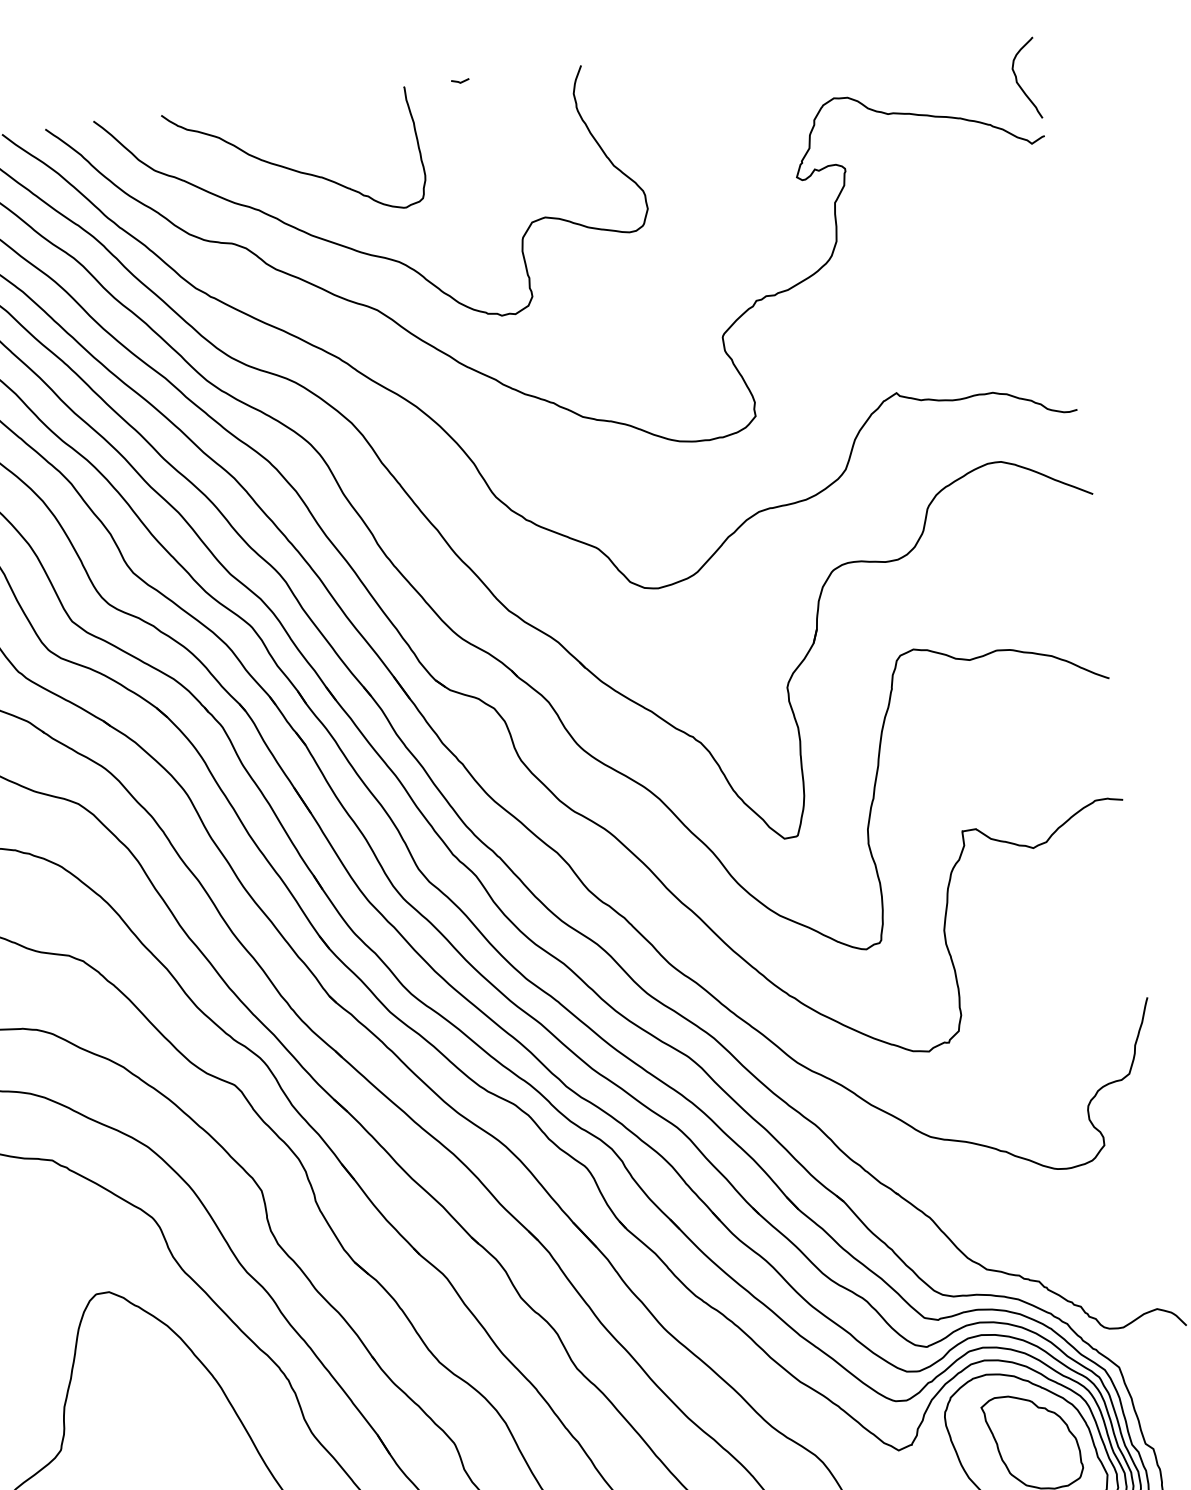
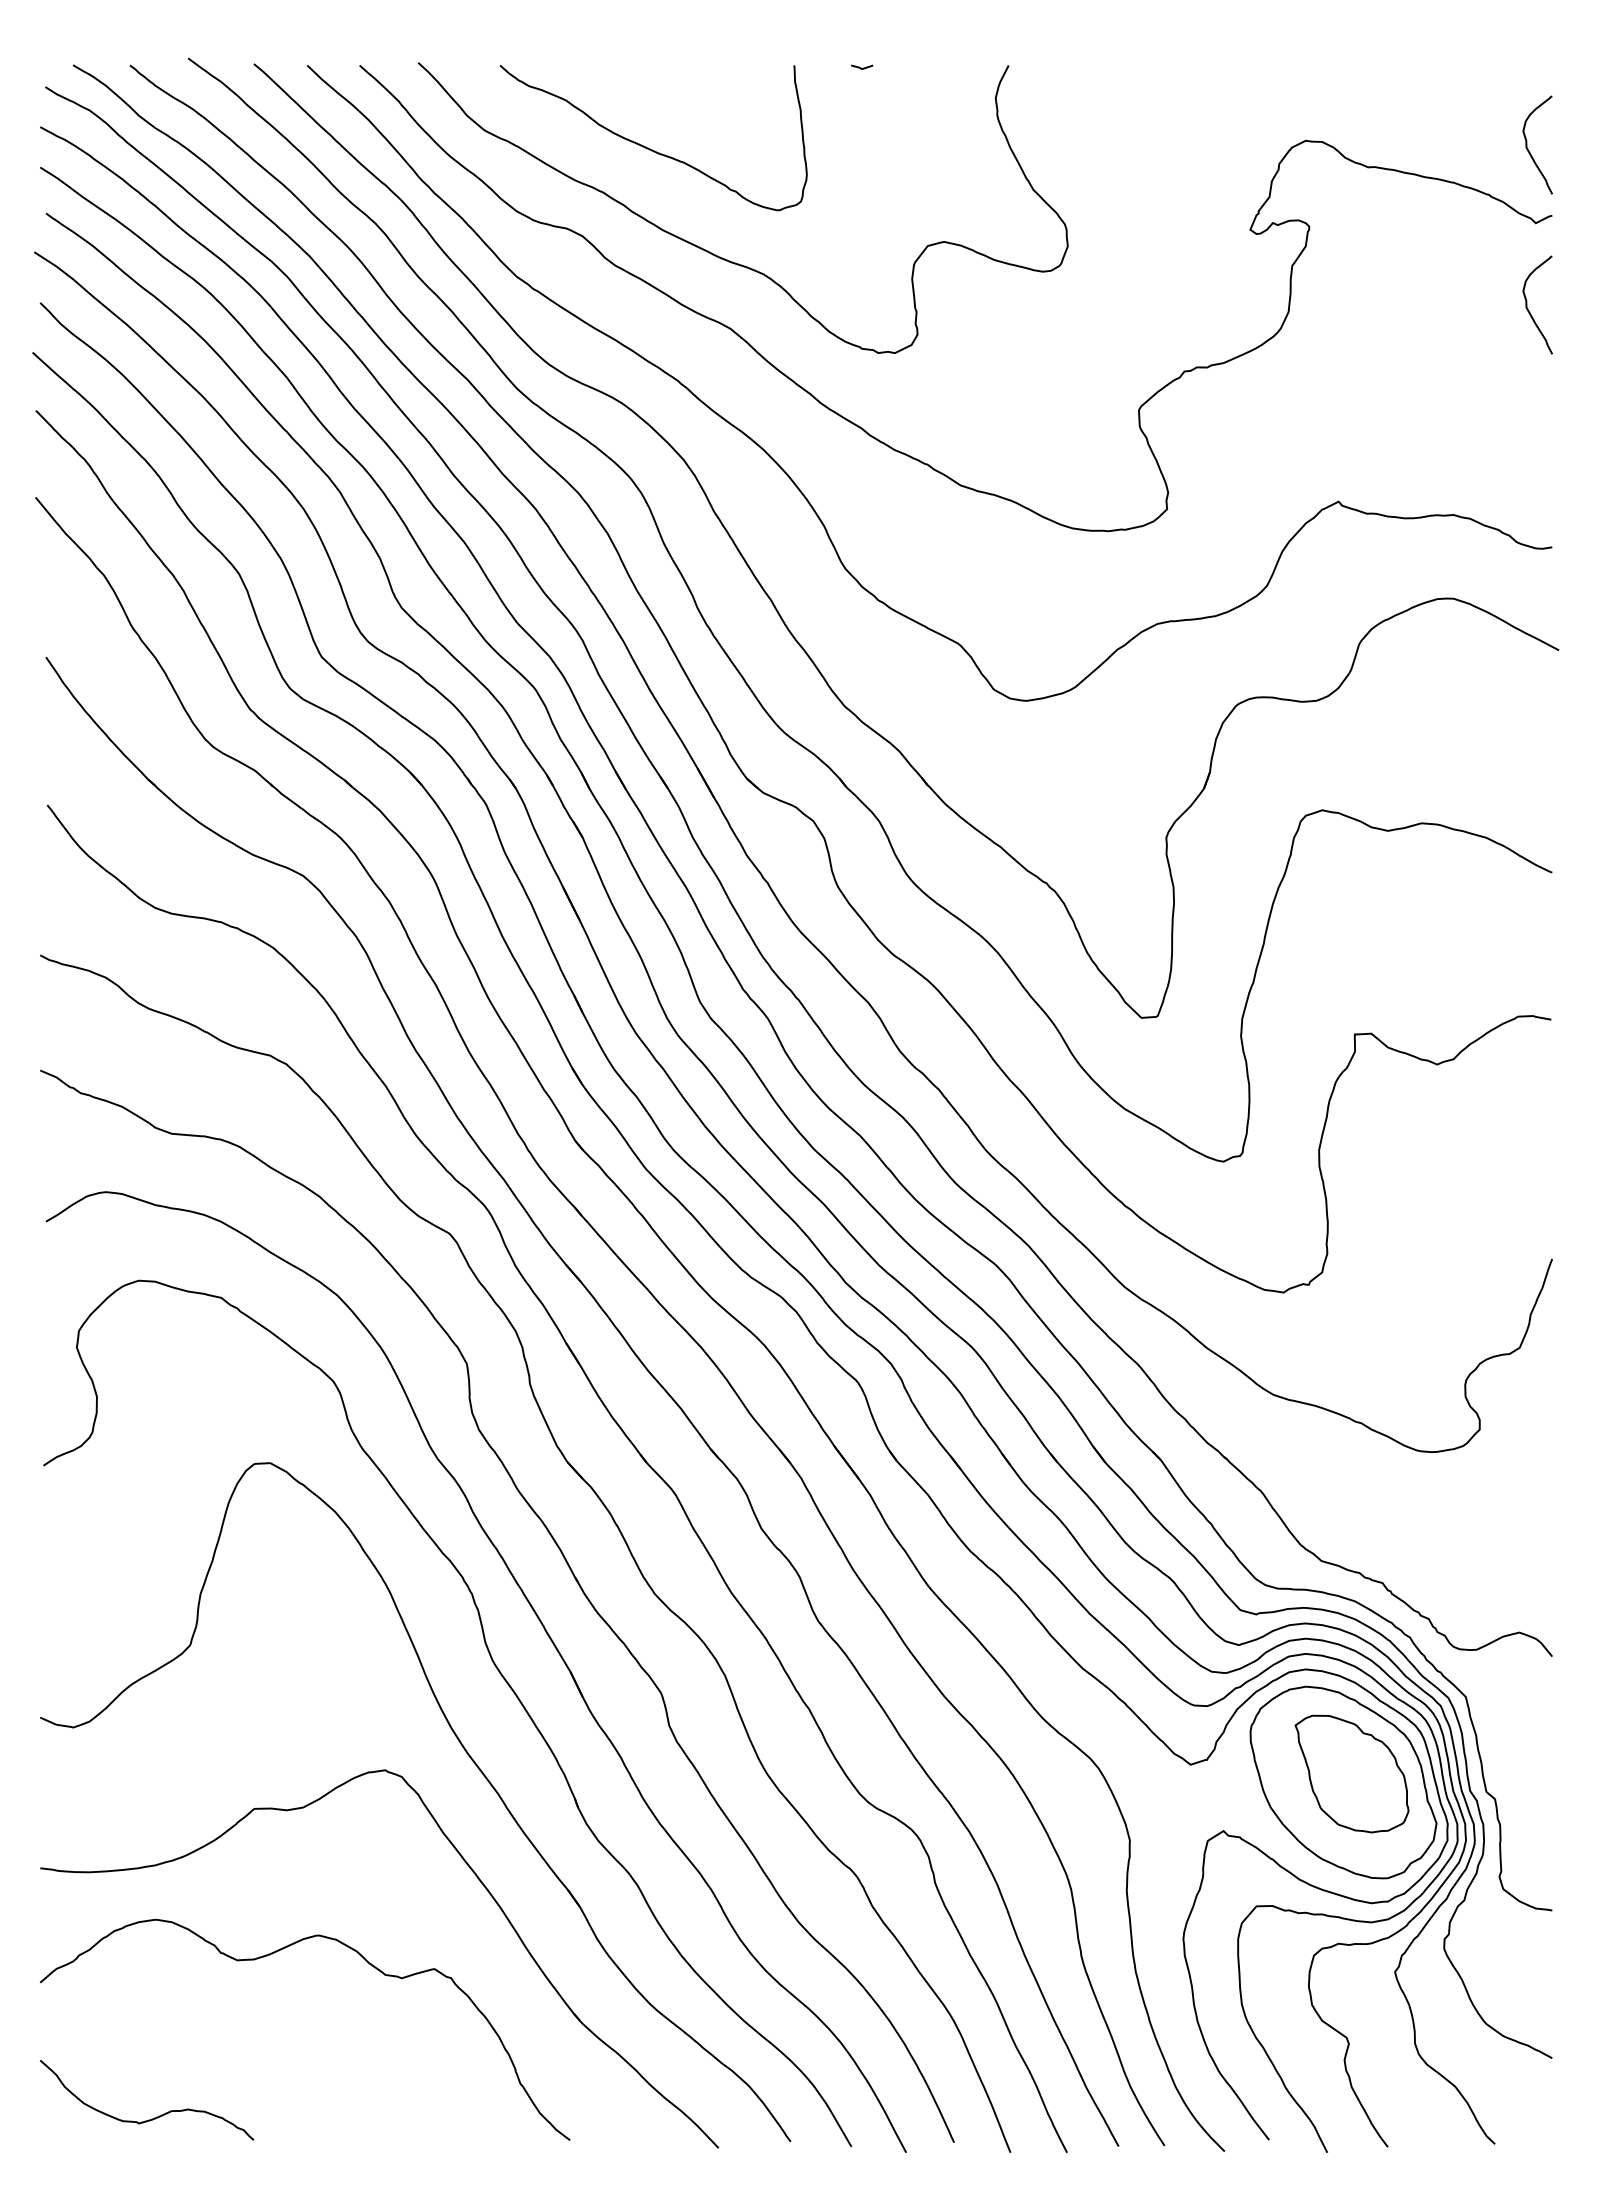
curve: (1034, 214) -> (1528, 308), added

